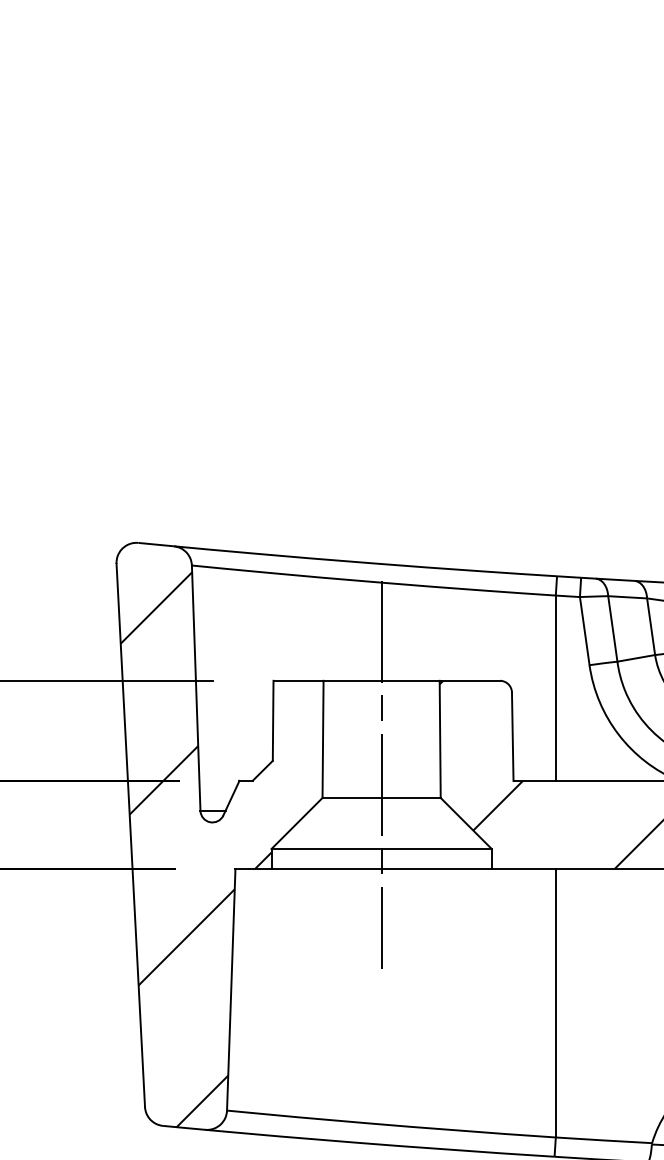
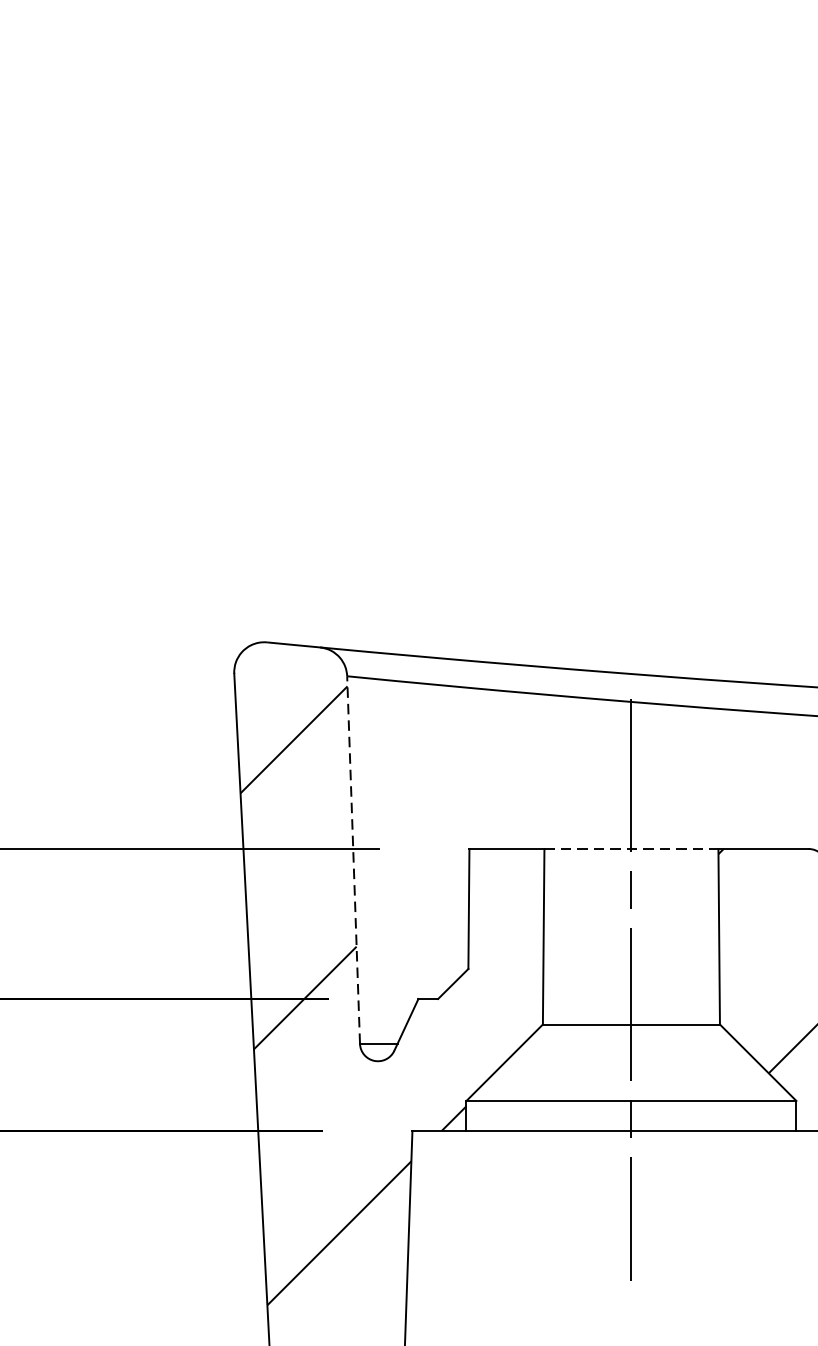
line: (382, 680) -> (632, 848), solid -> dashed
line: (196, 688) -> (354, 860), solid -> dashed

